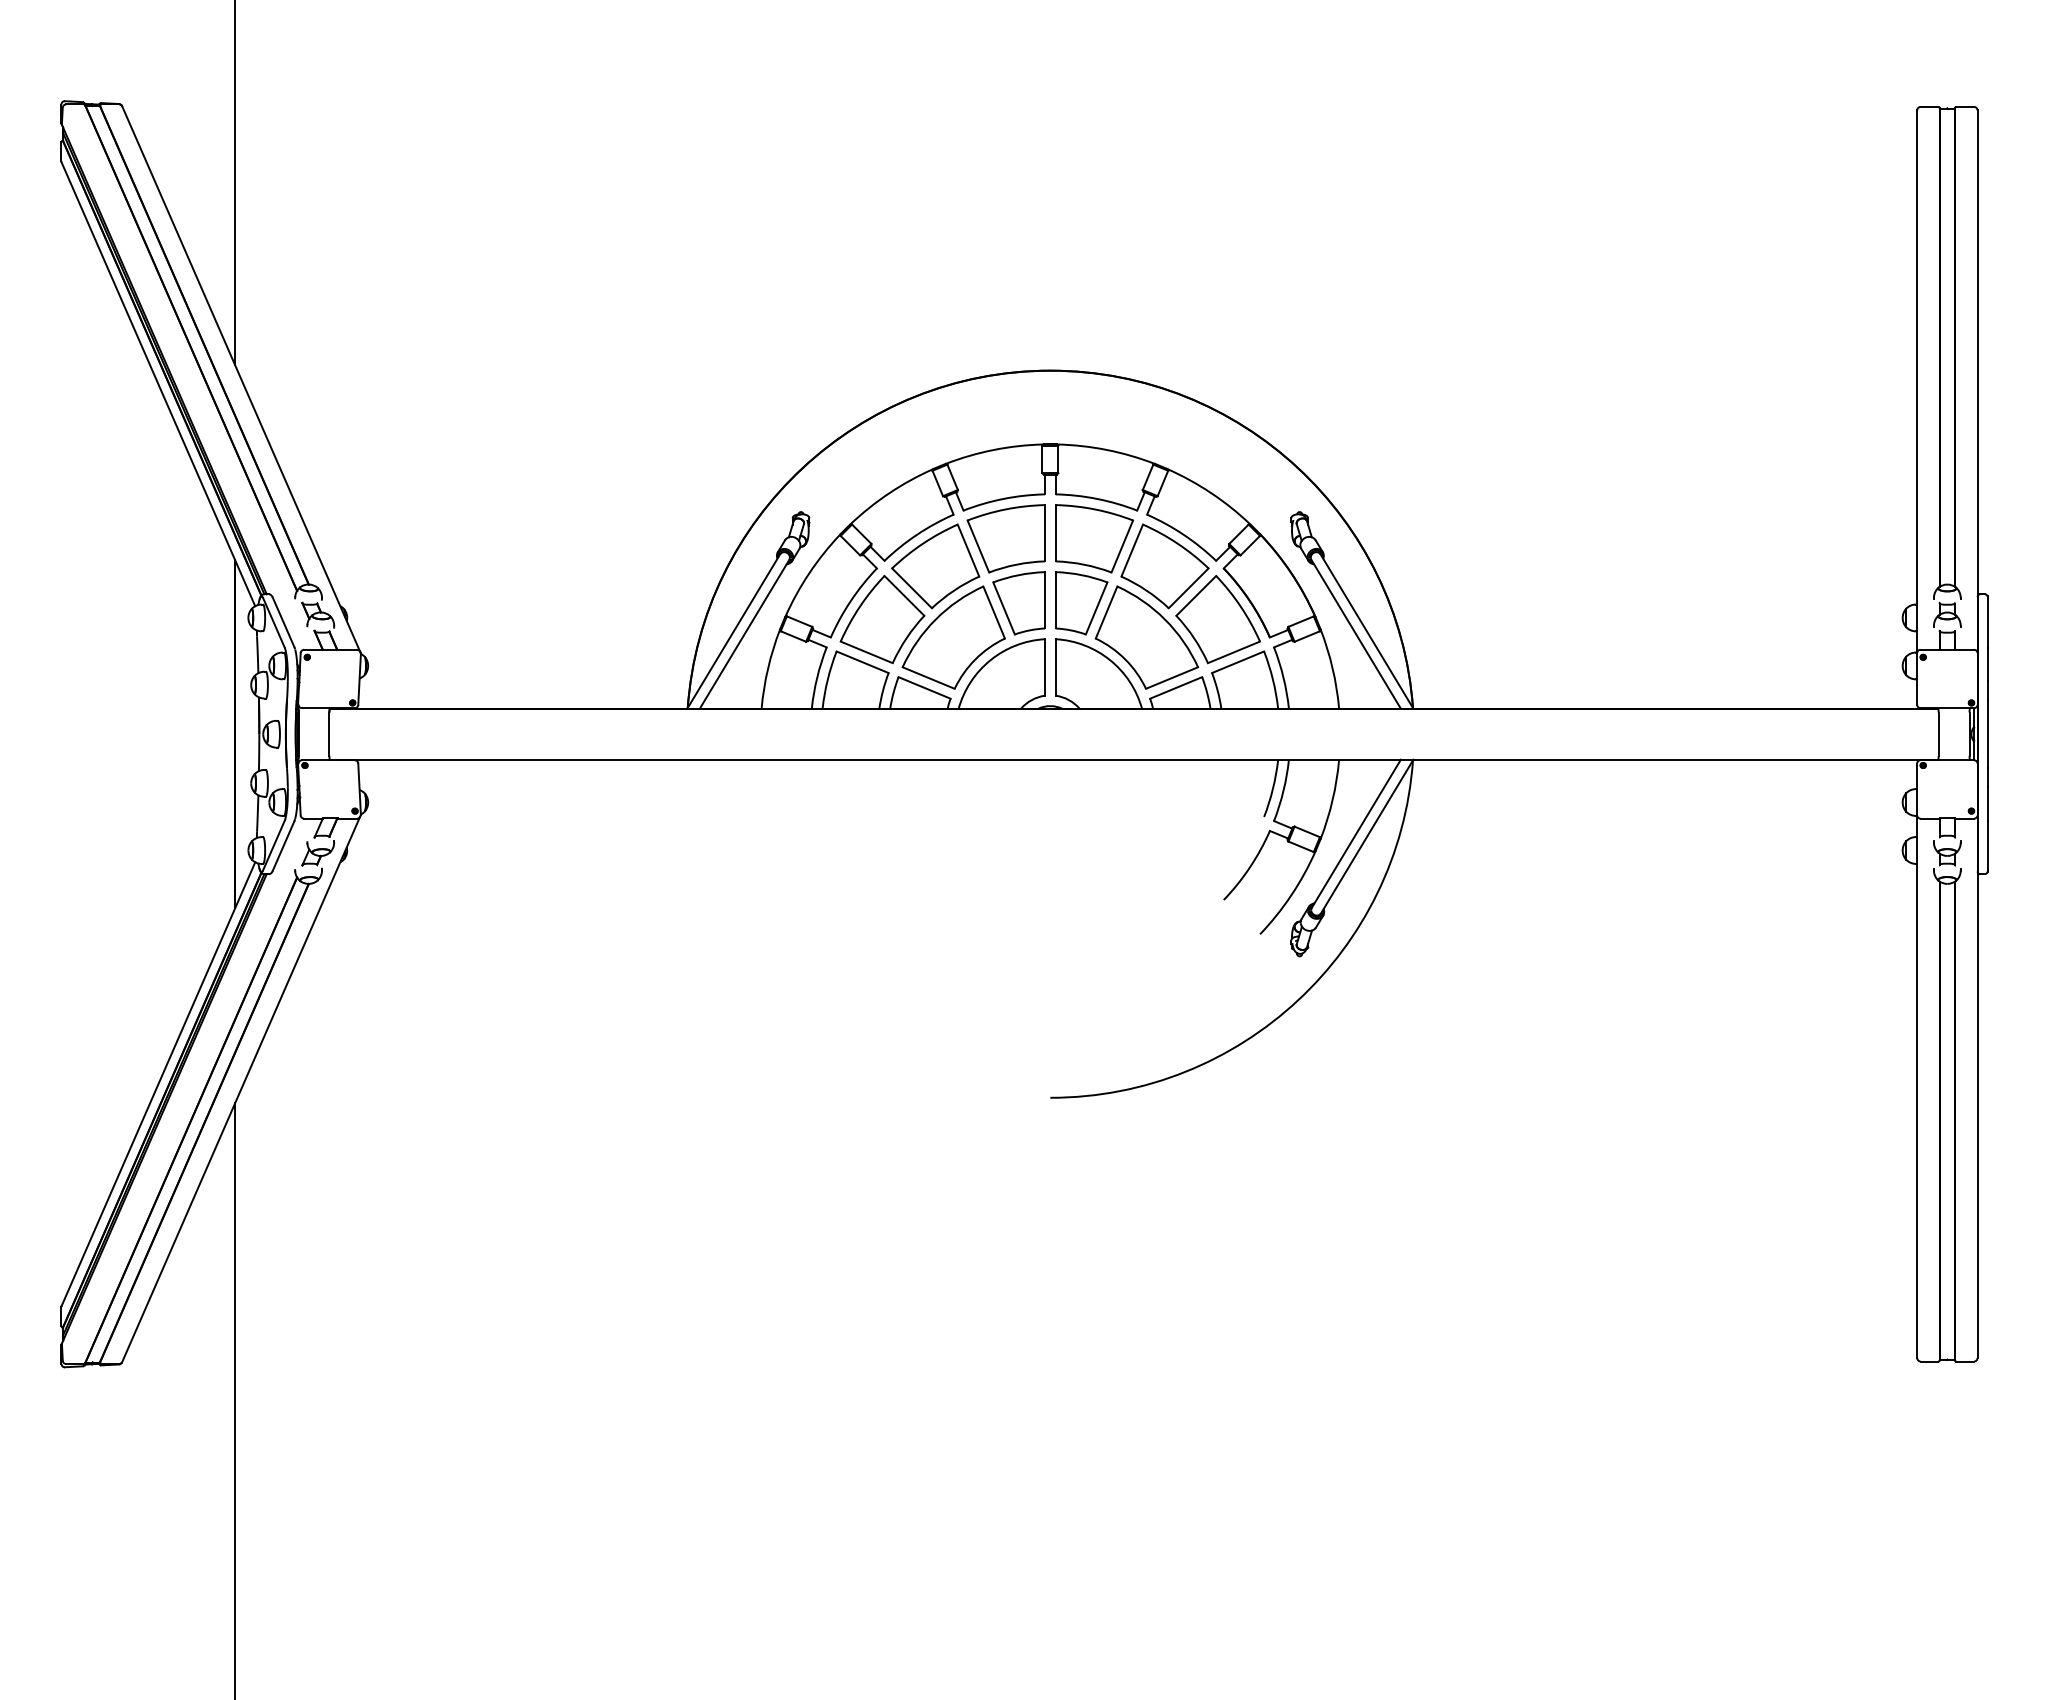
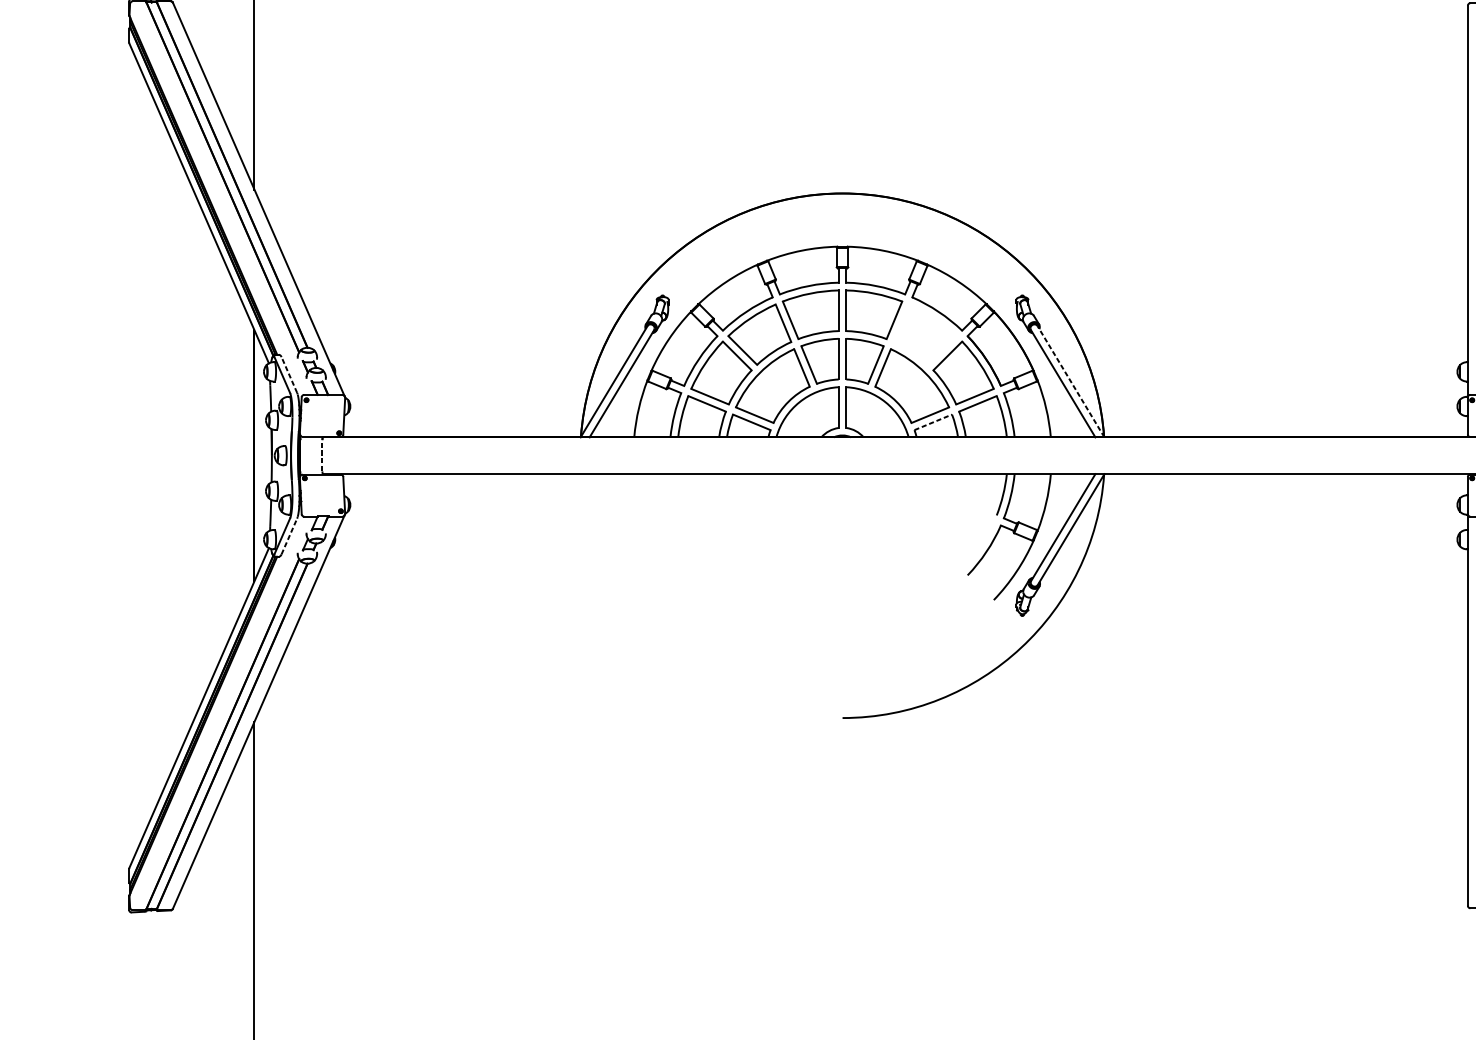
part: (1164, 566) -> (924, 334), removed
line: (283, 622) -> (289, 375), solid -> dashed
line: (1366, 631) -> (1070, 381), solid -> dashed
line: (1176, 687) -> (933, 422), solid -> dashed
line: (329, 734) -> (322, 455), solid -> dashed
line: (283, 846) -> (289, 536), solid -> dashed

